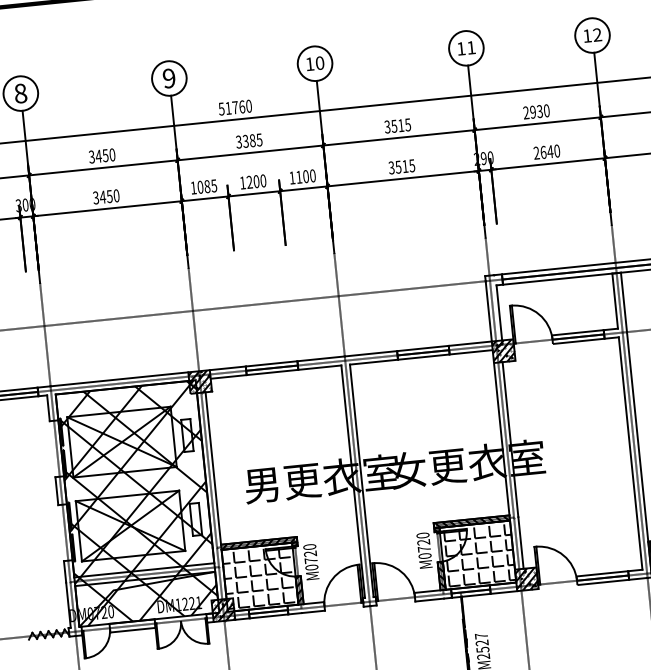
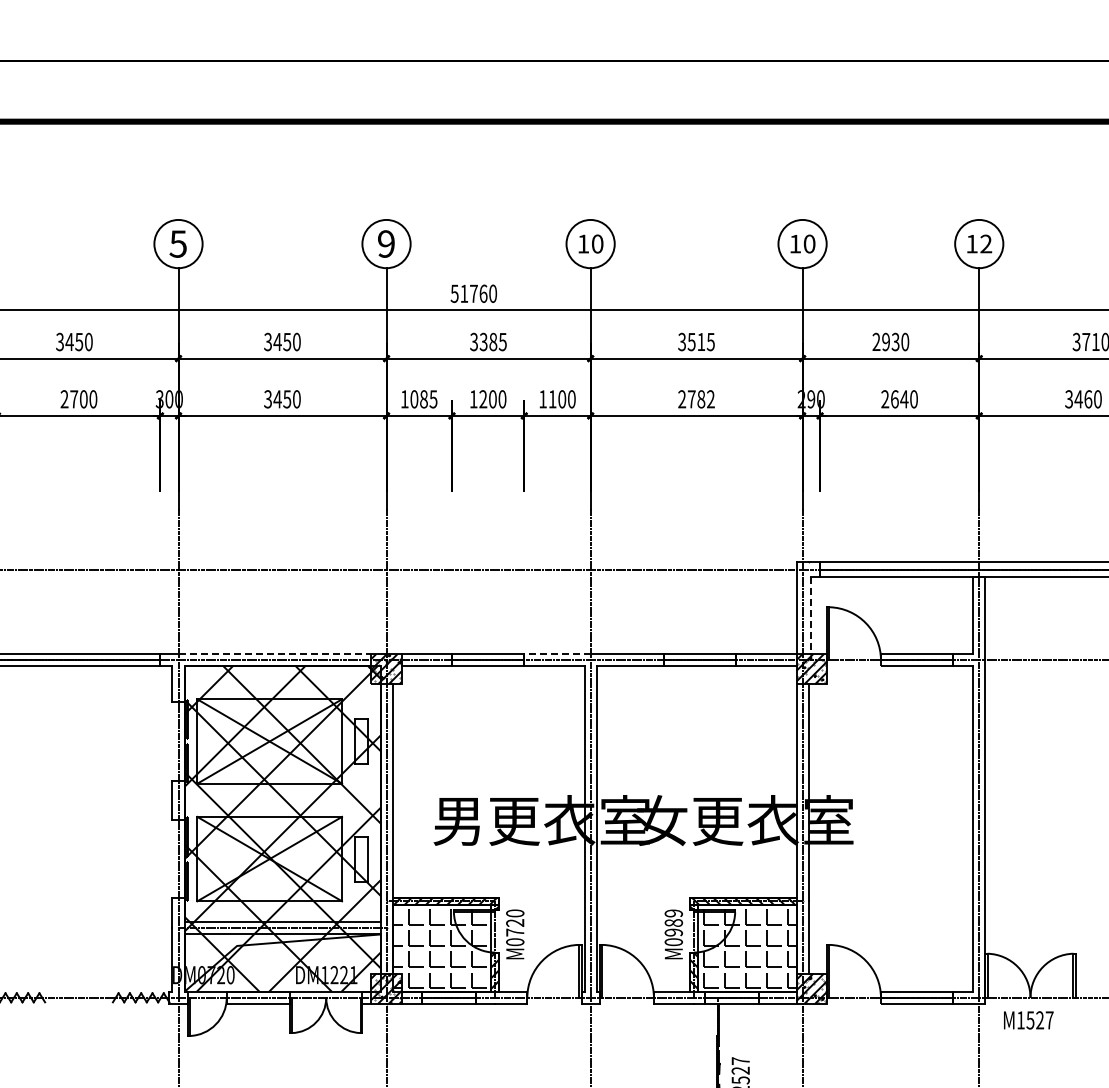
text: (471, 47) -> (809, 243), 11 -> 10
text: (20, 93) -> (177, 243), 8 -> 5
text: (401, 167) -> (696, 399), 3515 -> 2782
line: (499, 312) -> (811, 615), solid -> dashed
line: (320, 359) -> (556, 654), solid -> dashed
line: (119, 379) -> (275, 654), solid -> dashed
text: (423, 542) -> (673, 922), M0720 -> M0989

